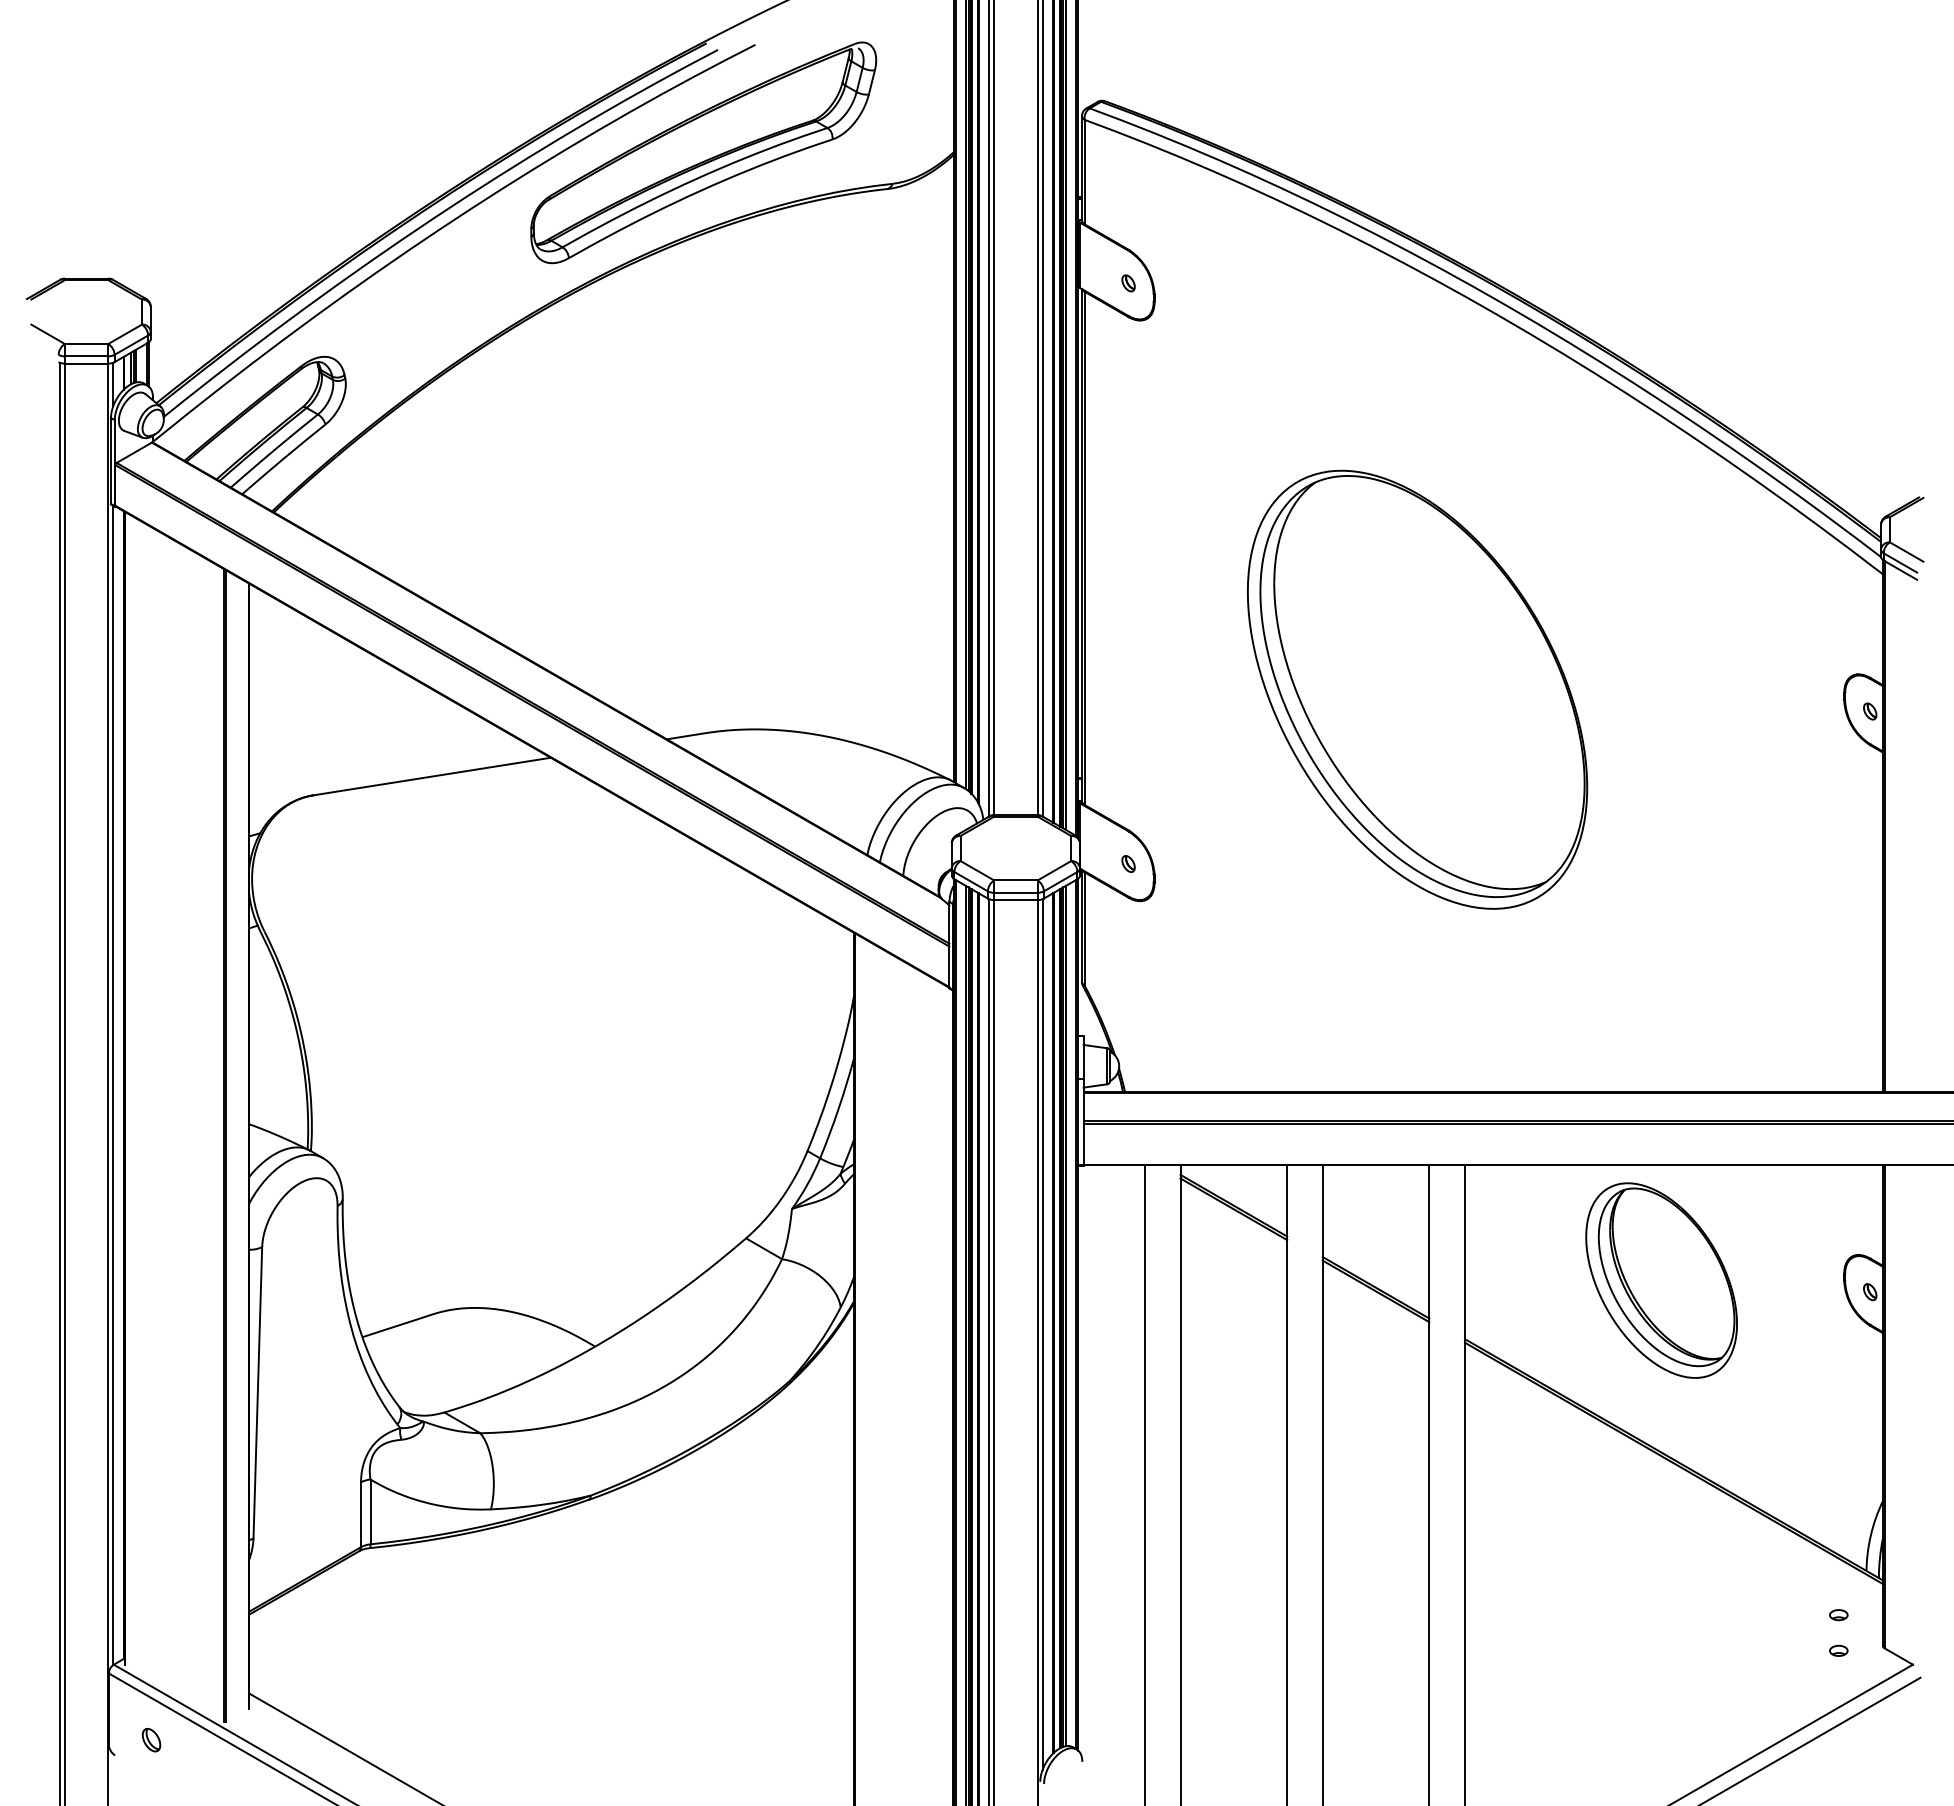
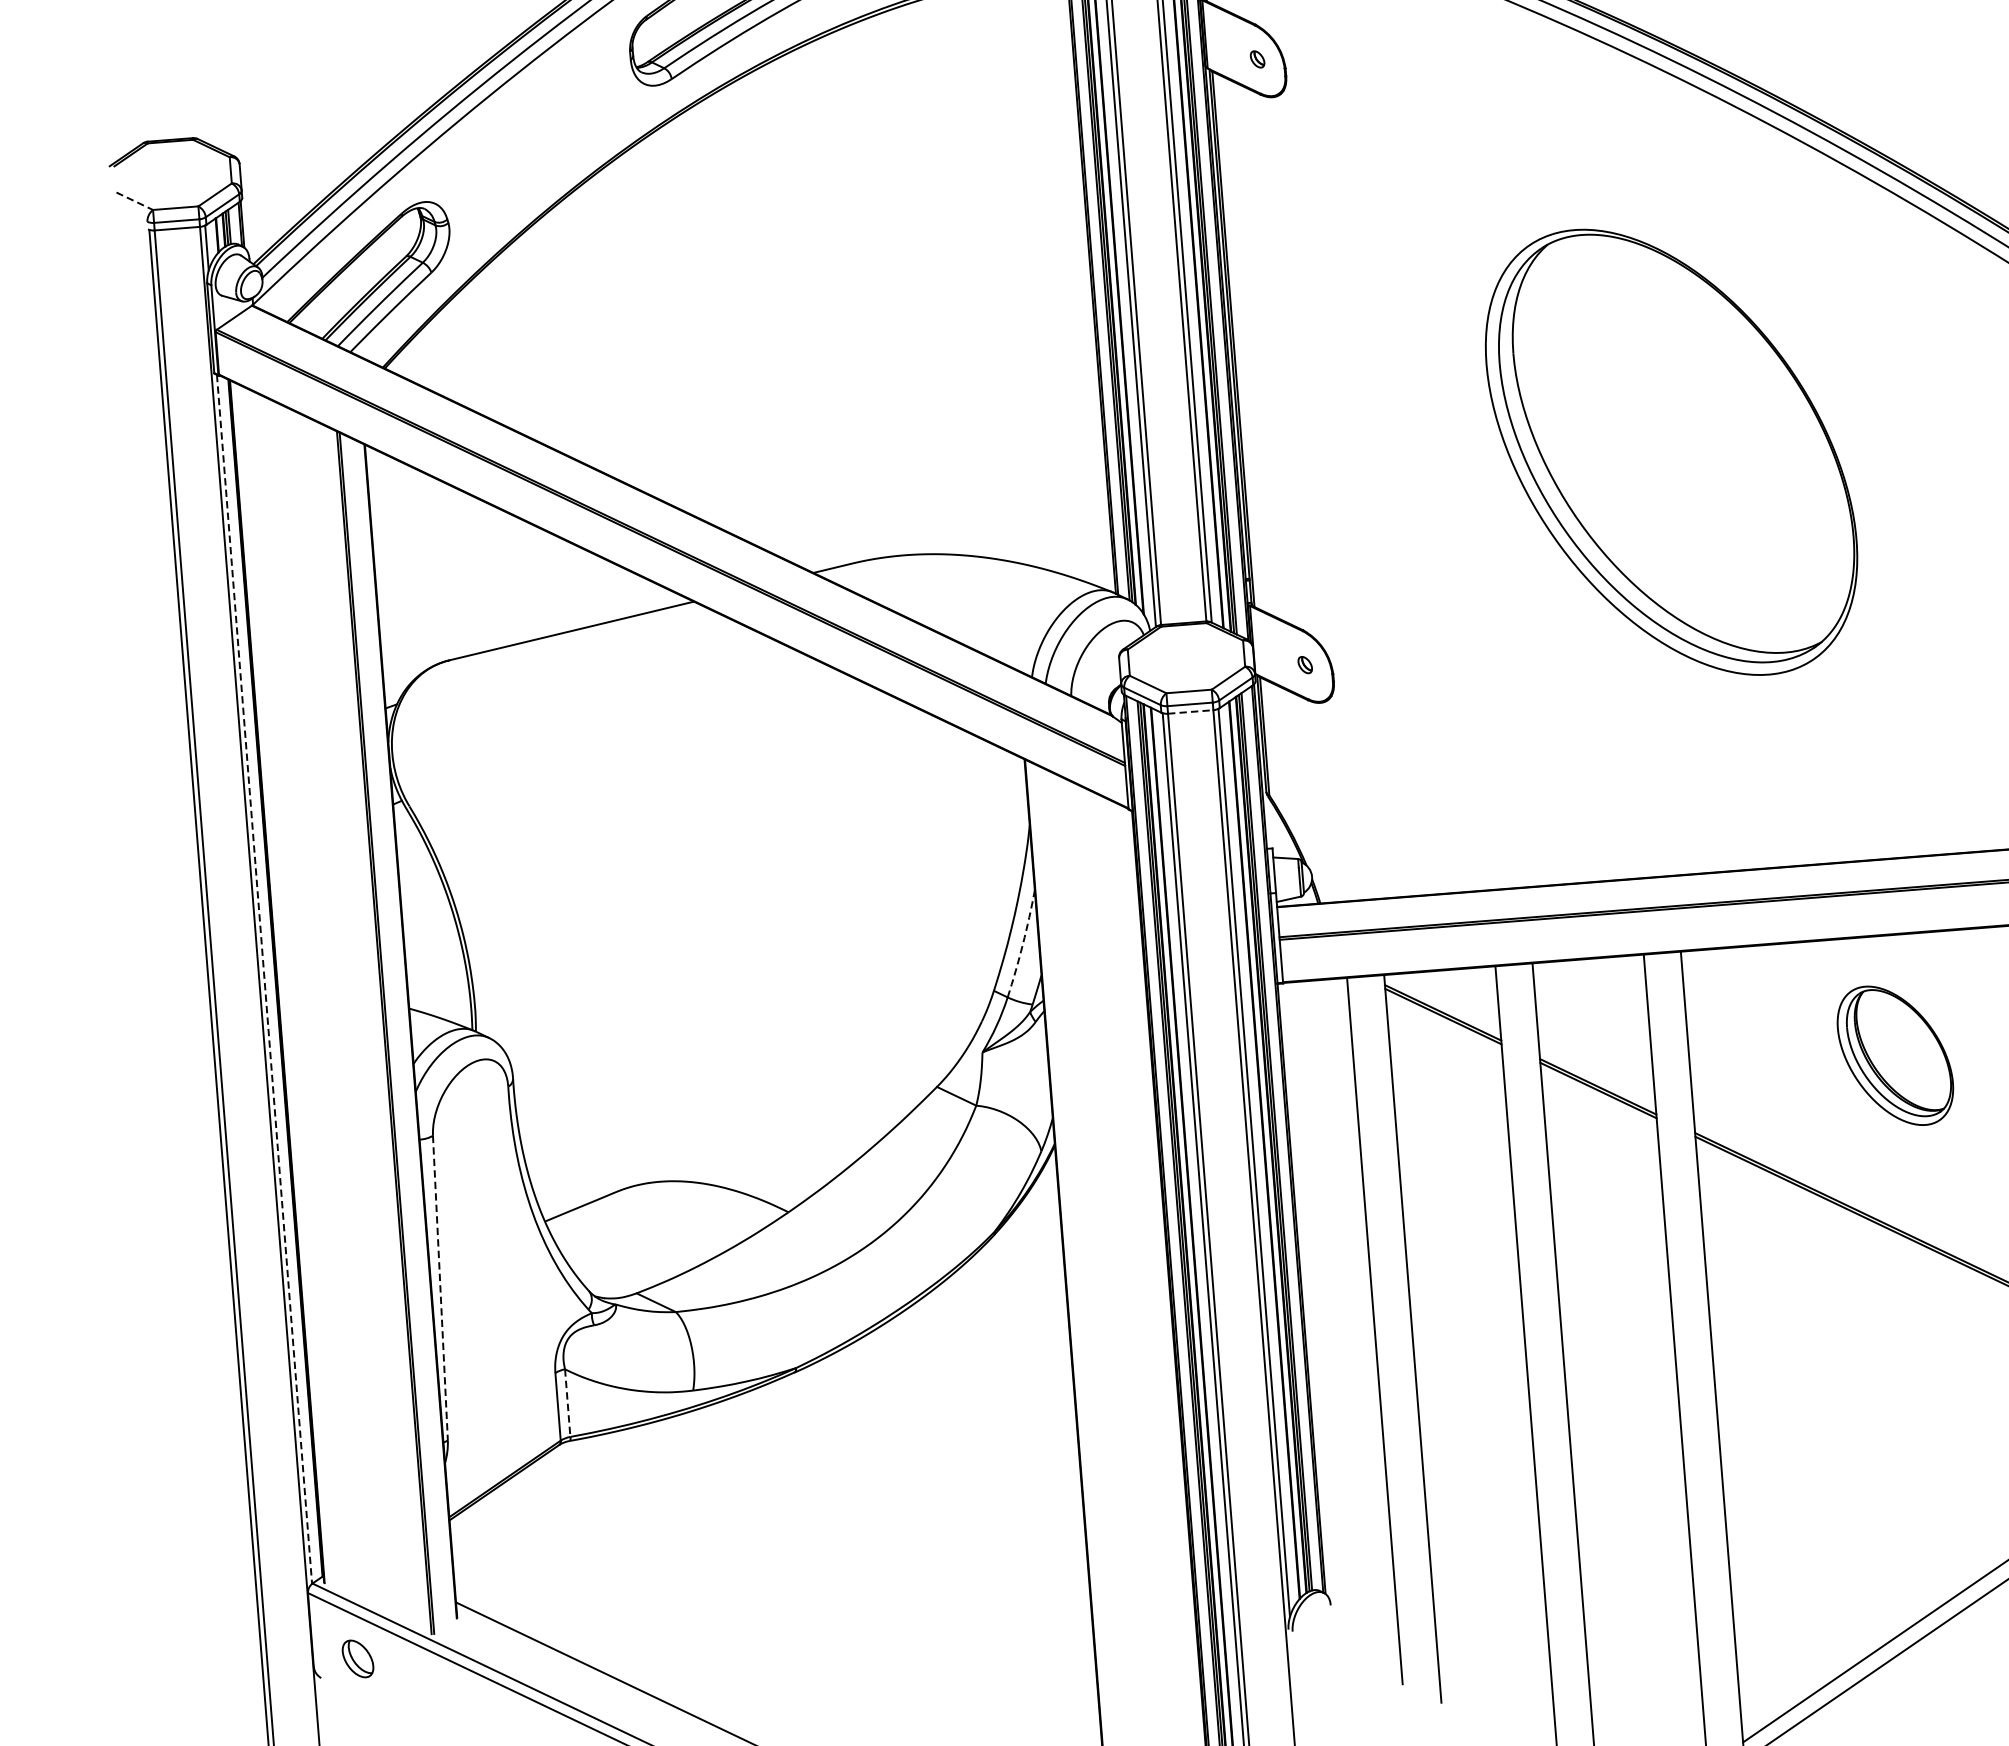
line: (48, 334) -> (135, 201), solid -> dashed
part: (1417, 689) -> (1671, 452), moved
line: (1015, 900) -> (1190, 712), solid -> dashed
line: (113, 1085) -> (264, 979), solid -> dashed
arc: (838, 1108) -> (1022, 943), solid -> dashed
part: (1661, 1280) -> (1895, 1055), size x0.7
line: (257, 1392) -> (440, 1287), solid -> dashed
line: (370, 1512) -> (567, 1403), solid -> dashed
part: (151, 1740) -> (358, 1659), size x1.6

